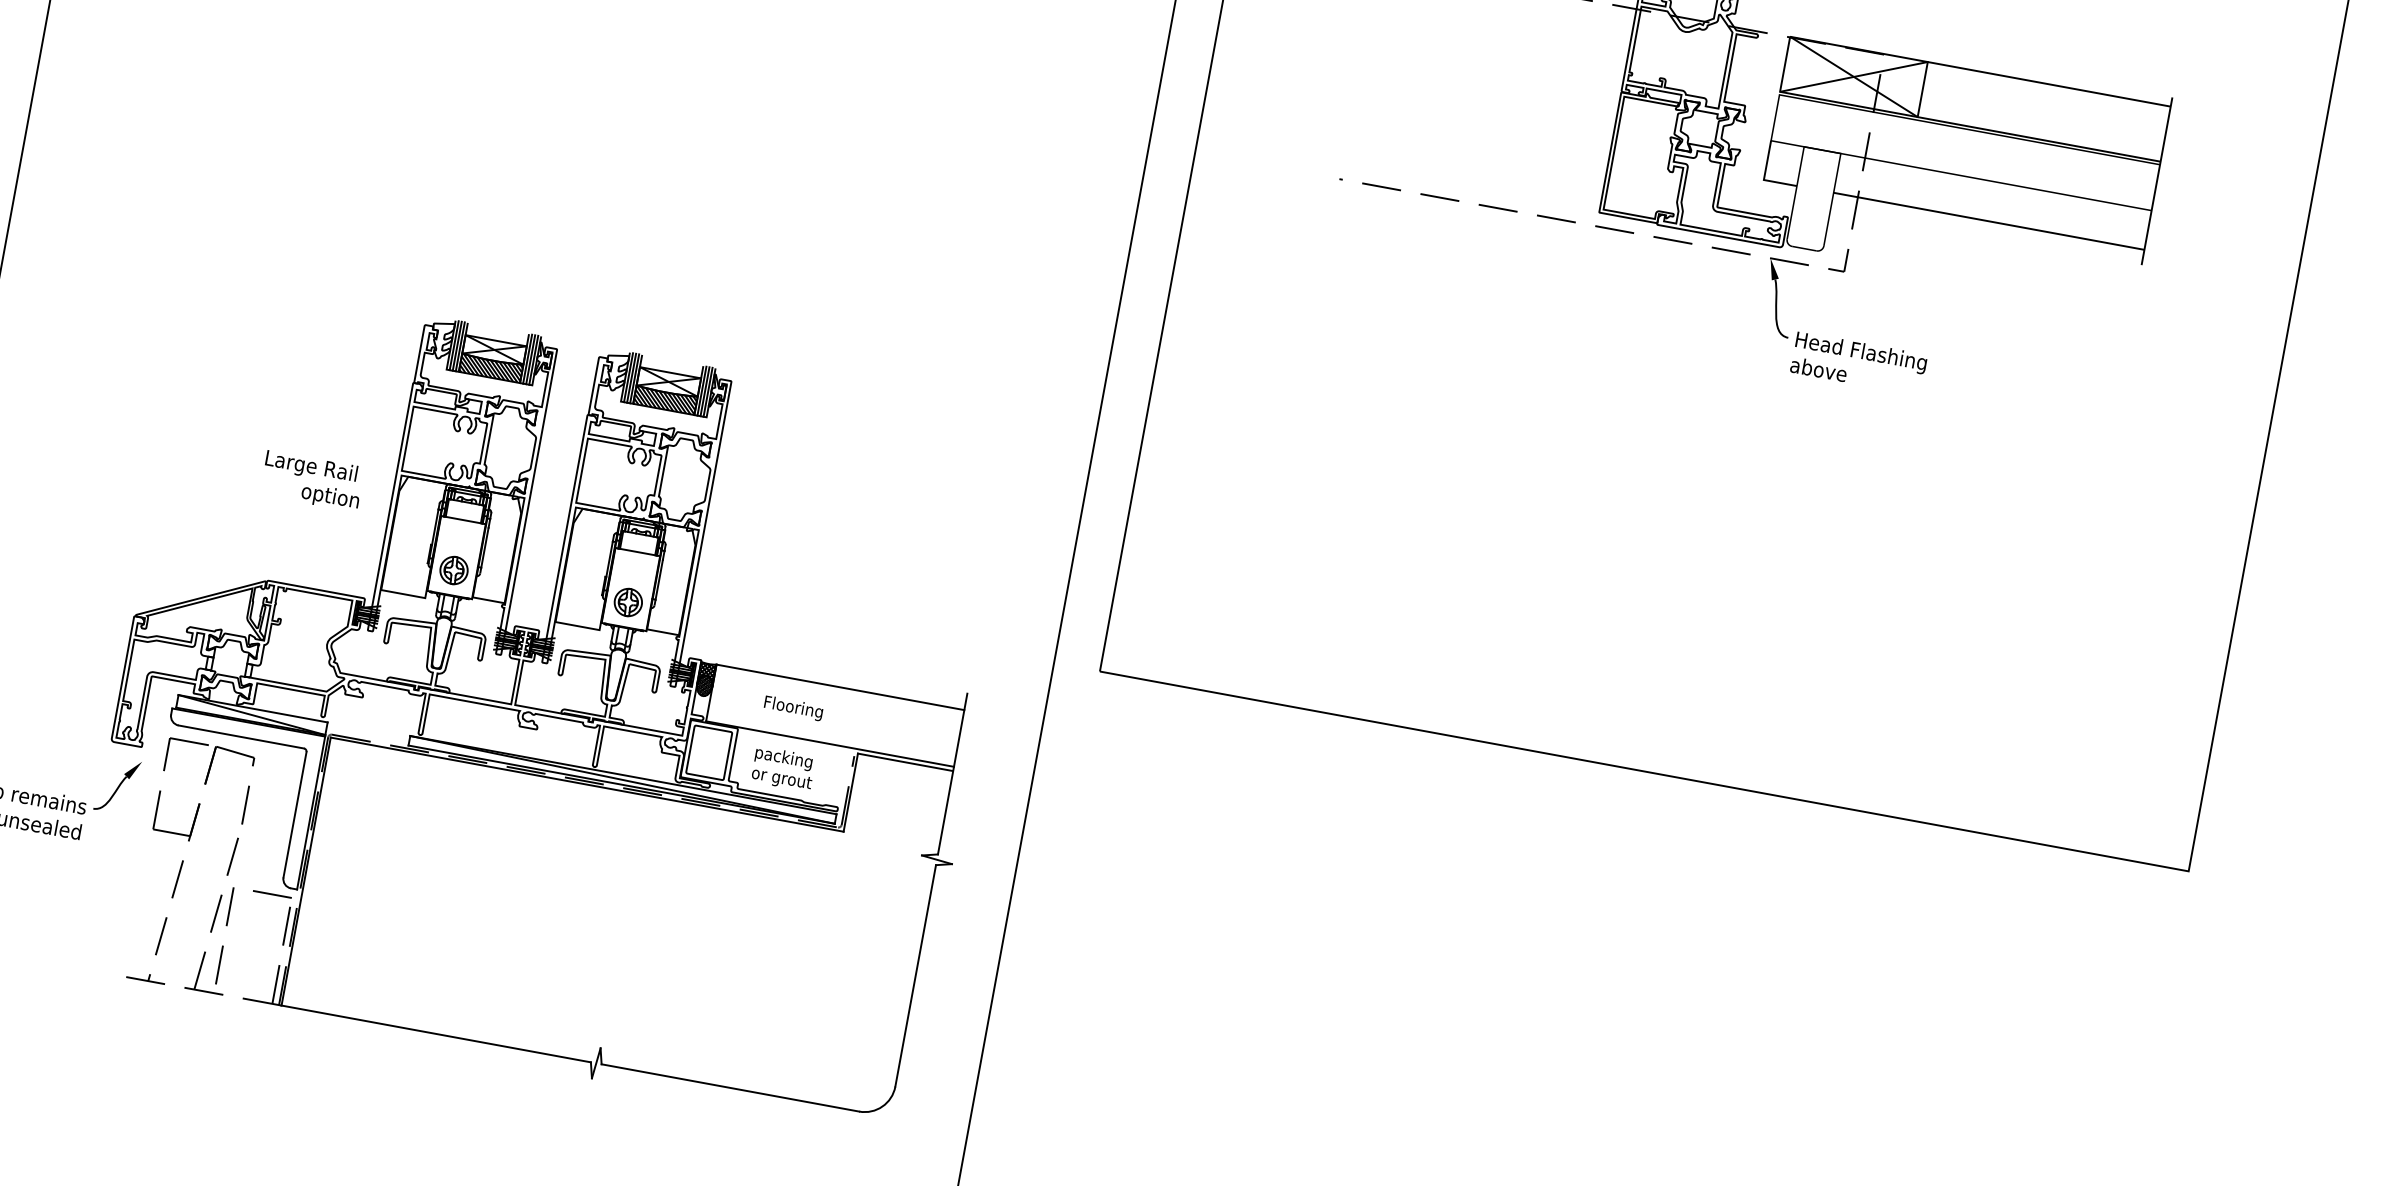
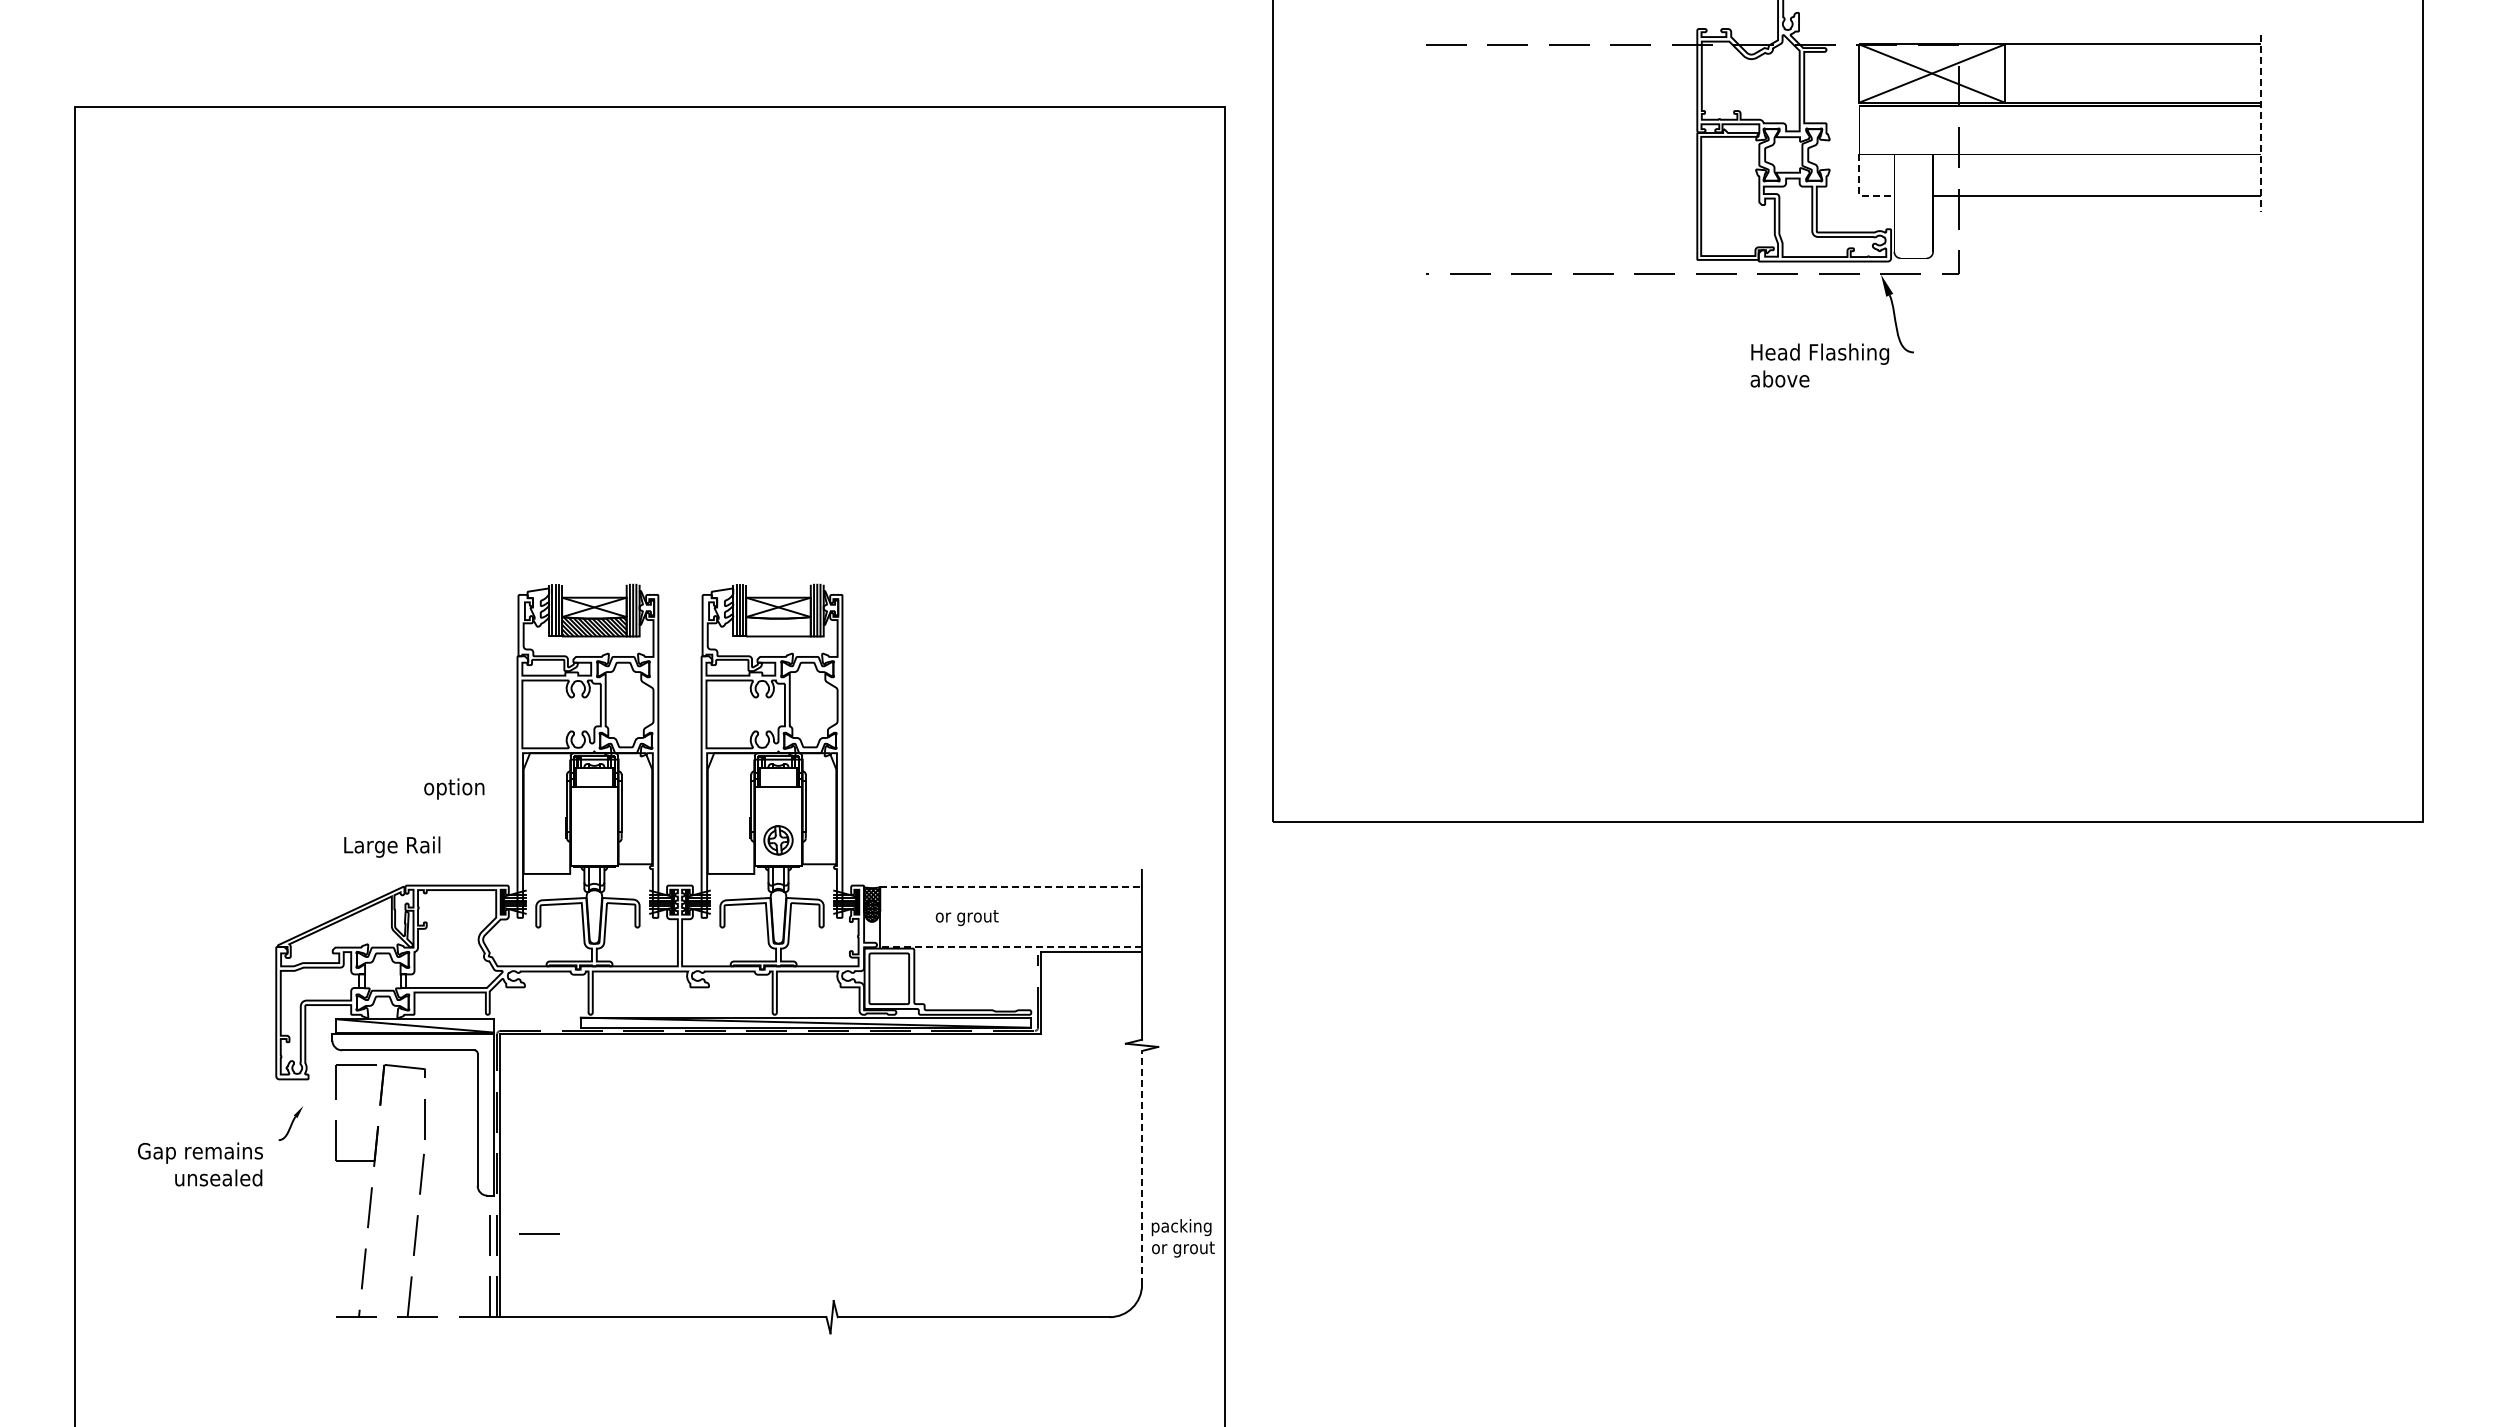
line: (1764, 176) -> (1859, 192), solid -> dashed
line: (2157, 181) -> (2261, 123), solid -> dashed
text: (1858, 363) -> (1819, 365), moved
hatch: (665, 400) -> (778, 626), removed
text: (311, 467) -> (392, 846), moved
part: (454, 570) -> (594, 840), removed
line: (840, 687) -> (1011, 887), solid -> dashed
text: (792, 708) -> (966, 917), Flooring -> or grout
line: (830, 744) -> (1011, 947), solid -> dashed
text: (782, 769) -> (1182, 1238), moved
part: (117, 785) -> (290, 1123), size x0.6
line: (272, 893) -> (539, 1233), moved
line: (226, 925) -> (428, 1245), removed
line: (916, 975) -> (1142, 1167), solid -> dashed

